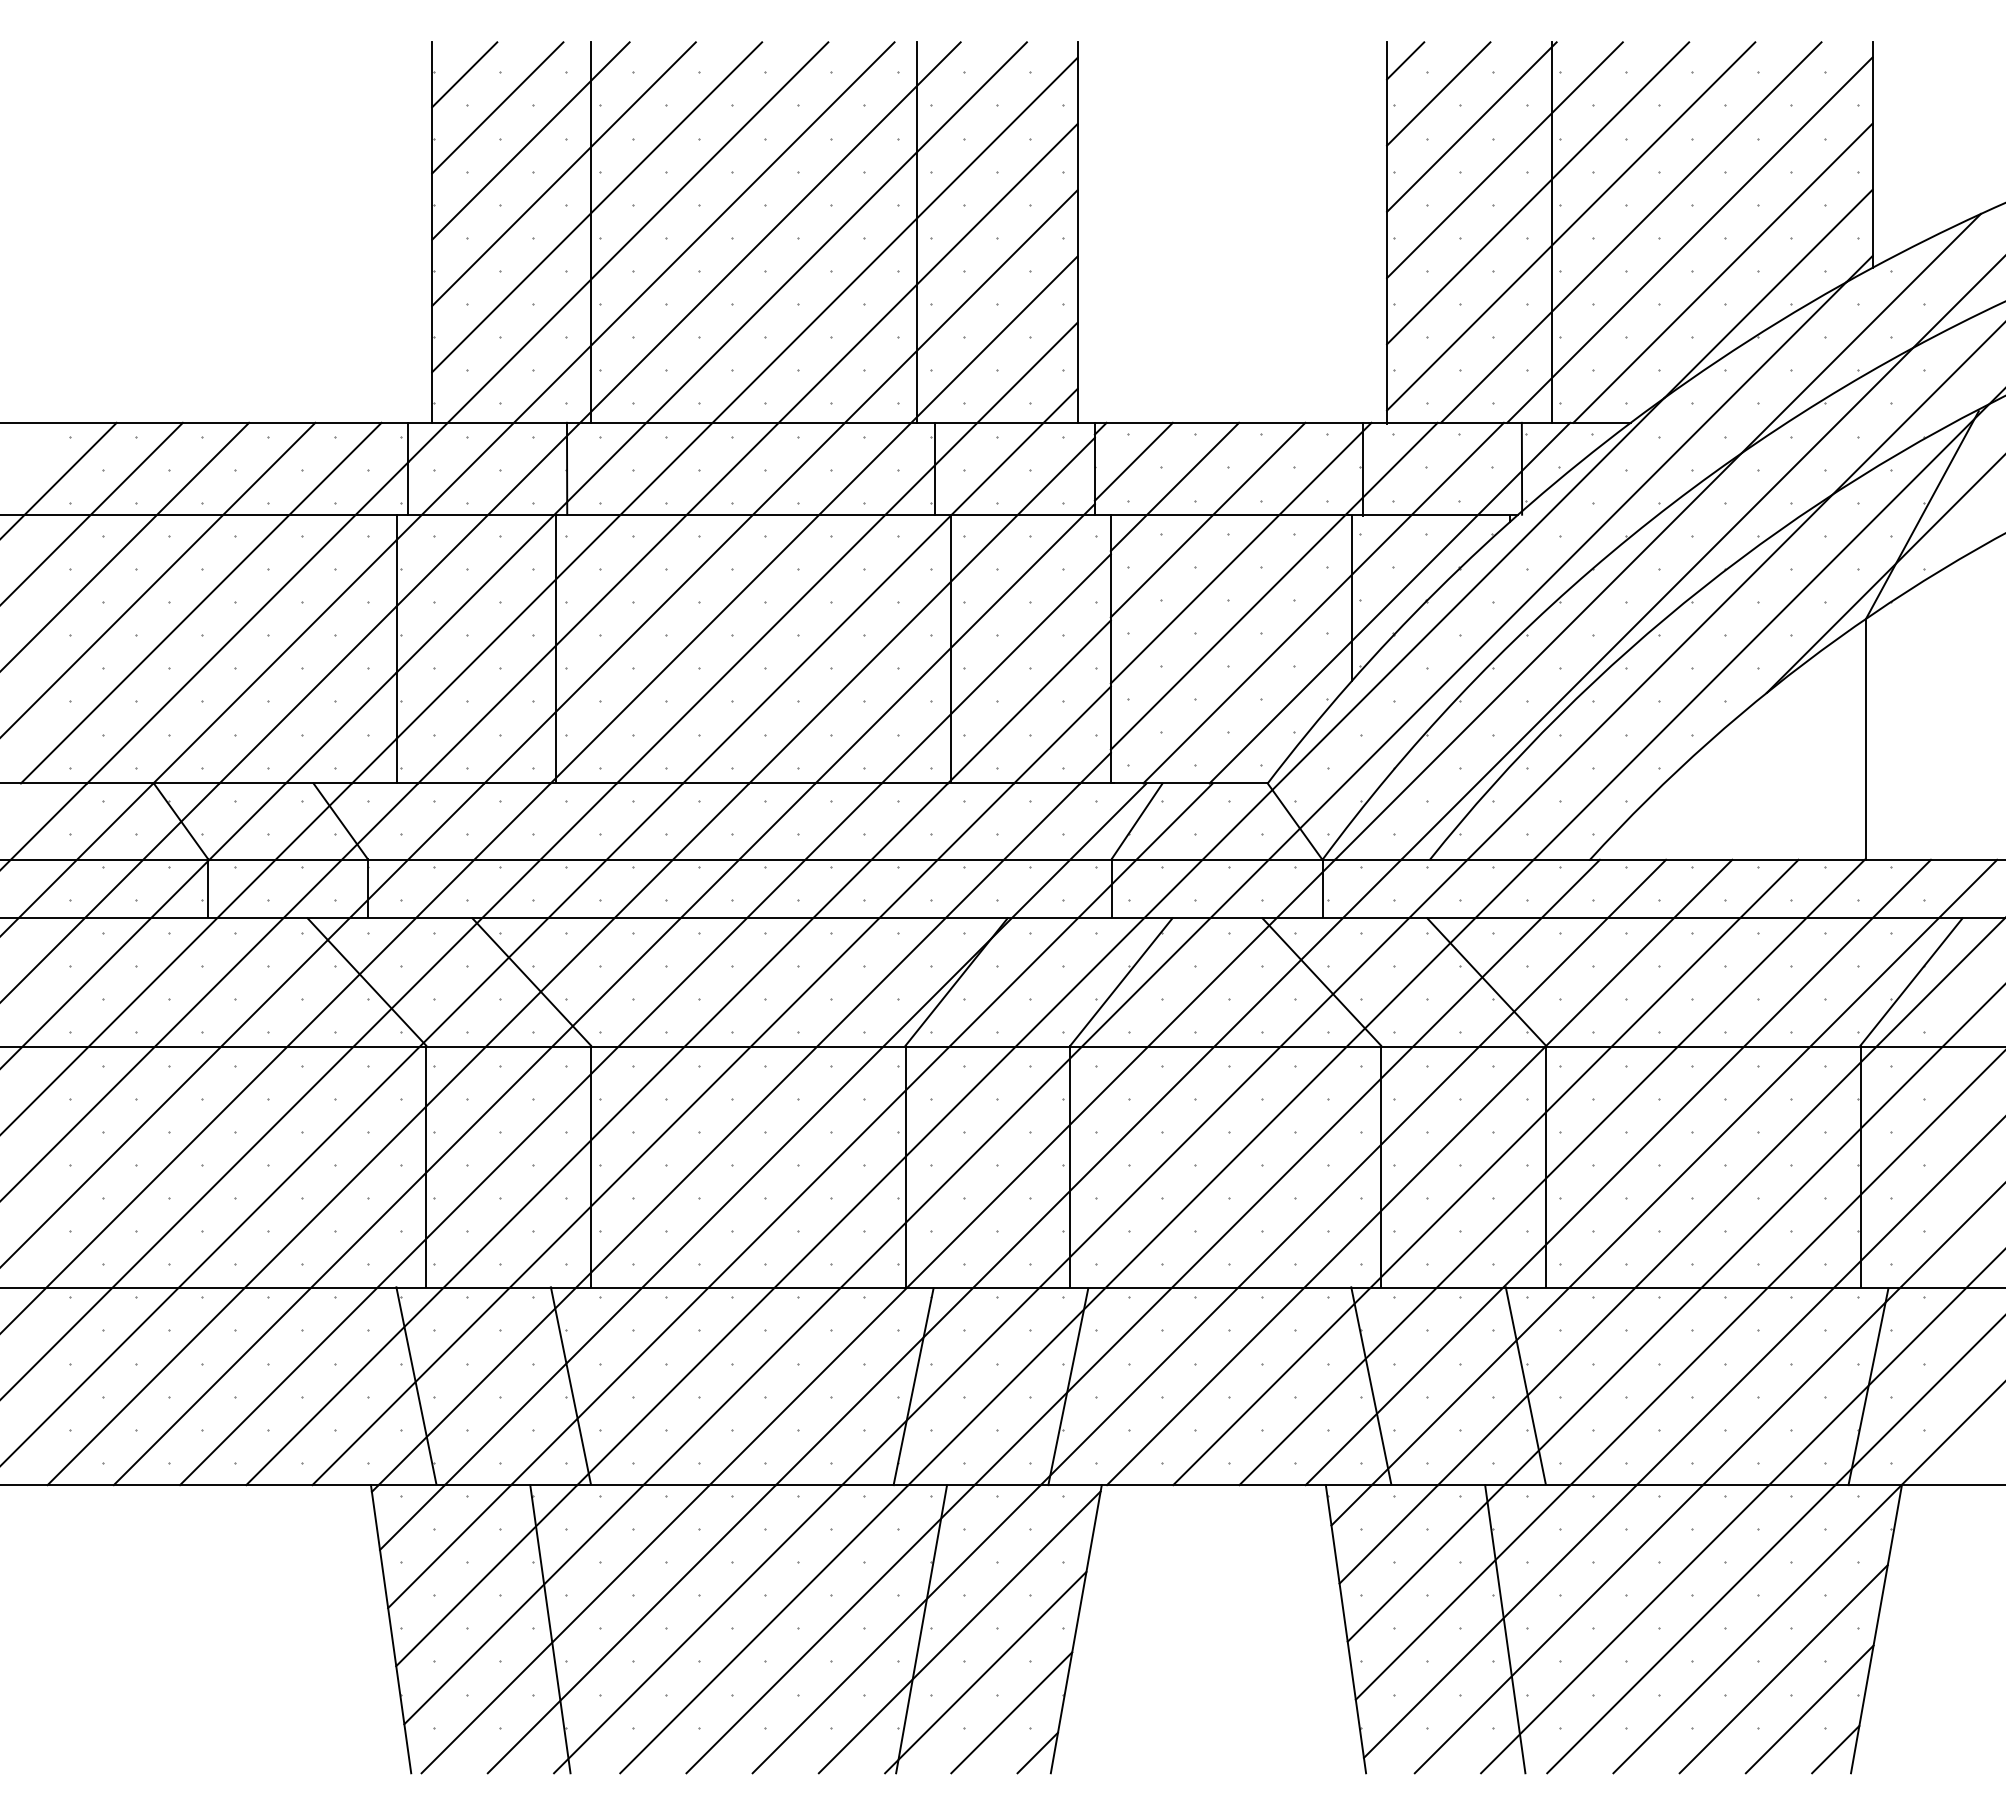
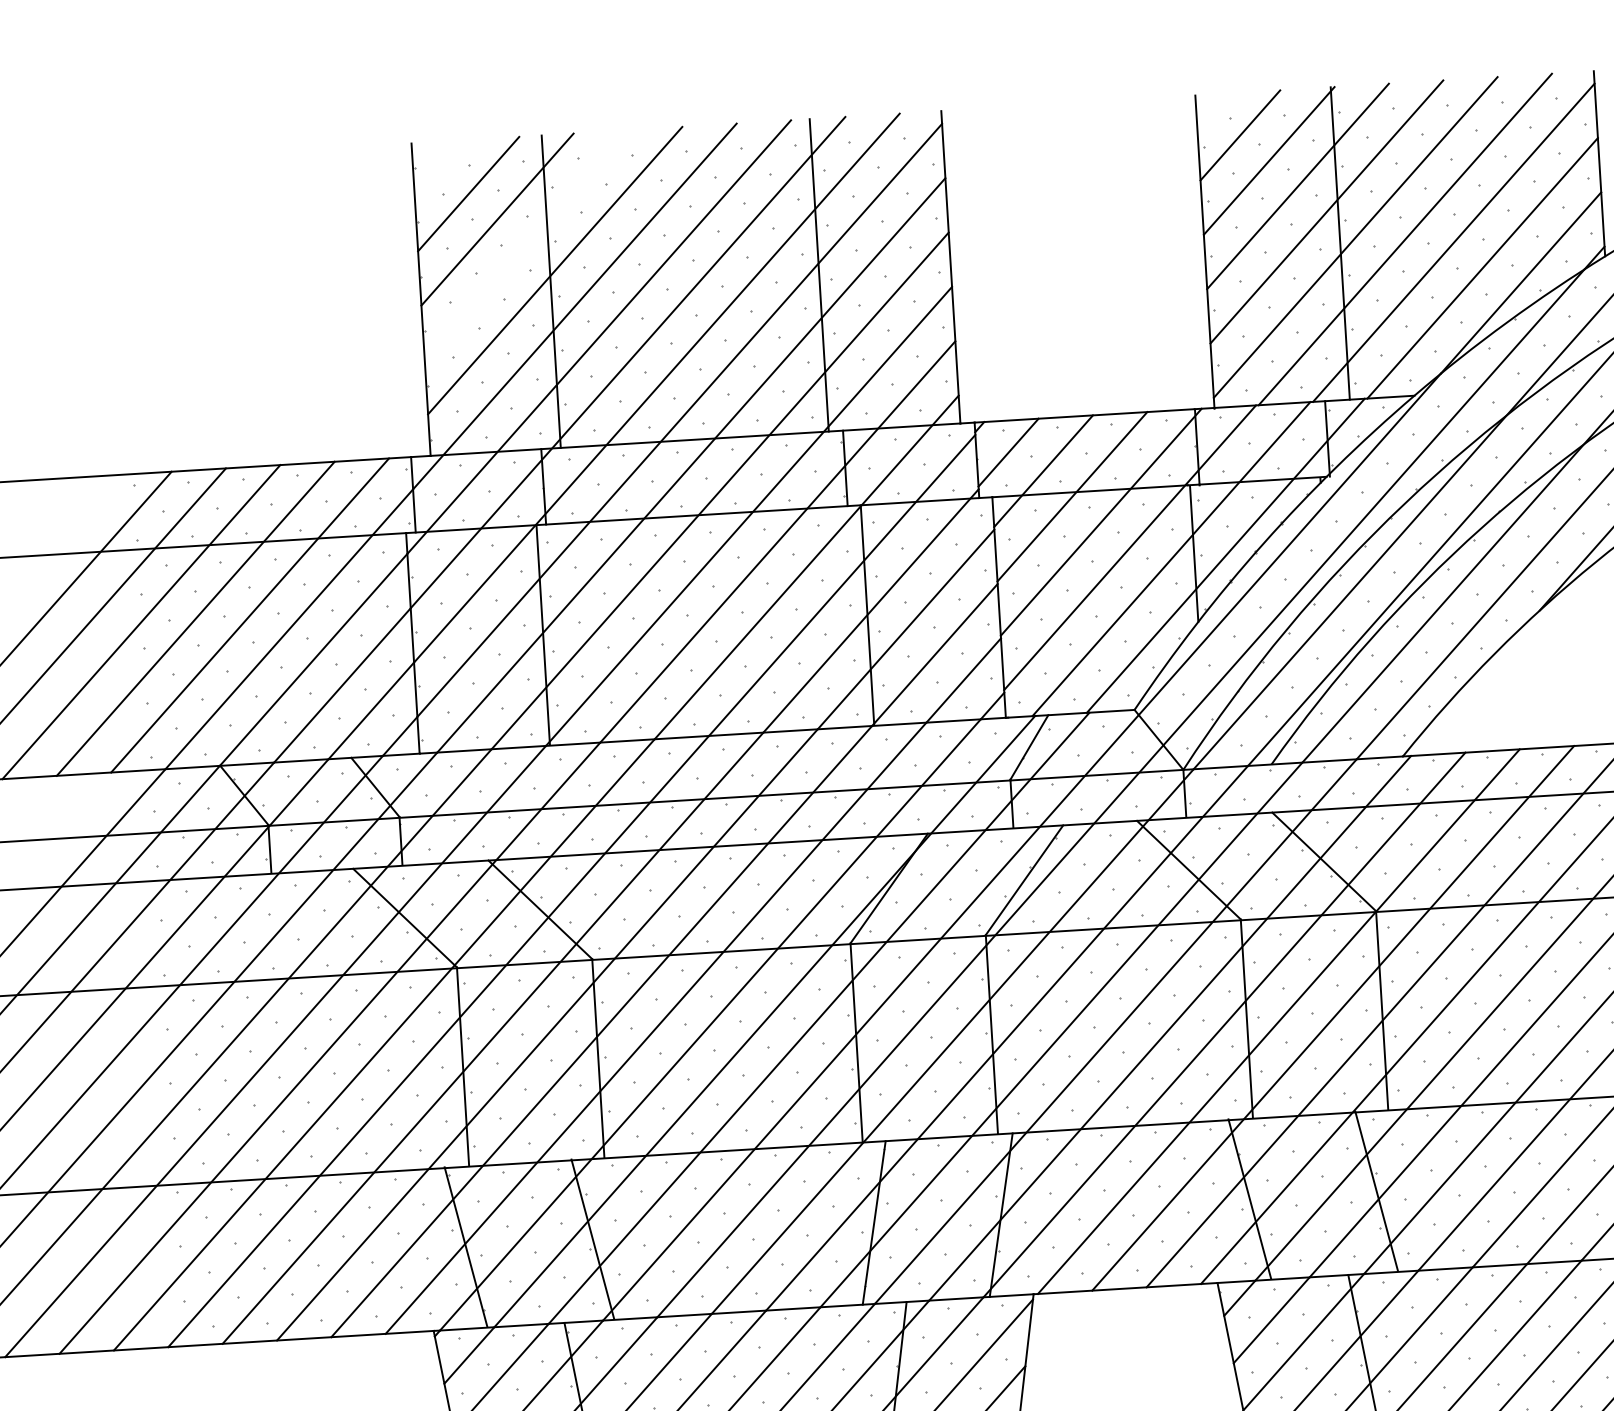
line: (1405, 60) -> (1211, 109), removed
line: (464, 74) -> (439, 168), removed
line: (563, 174) -> (525, 245), removed

